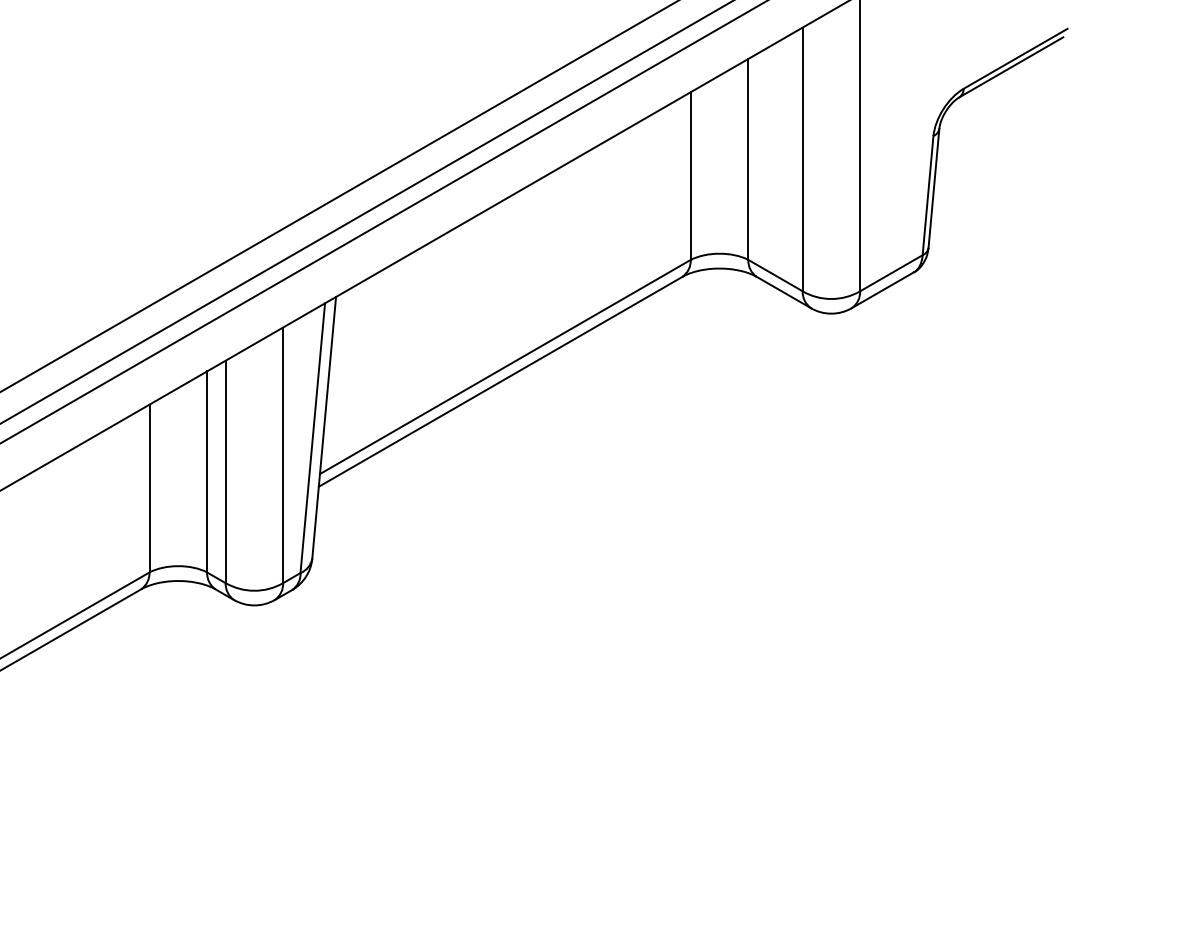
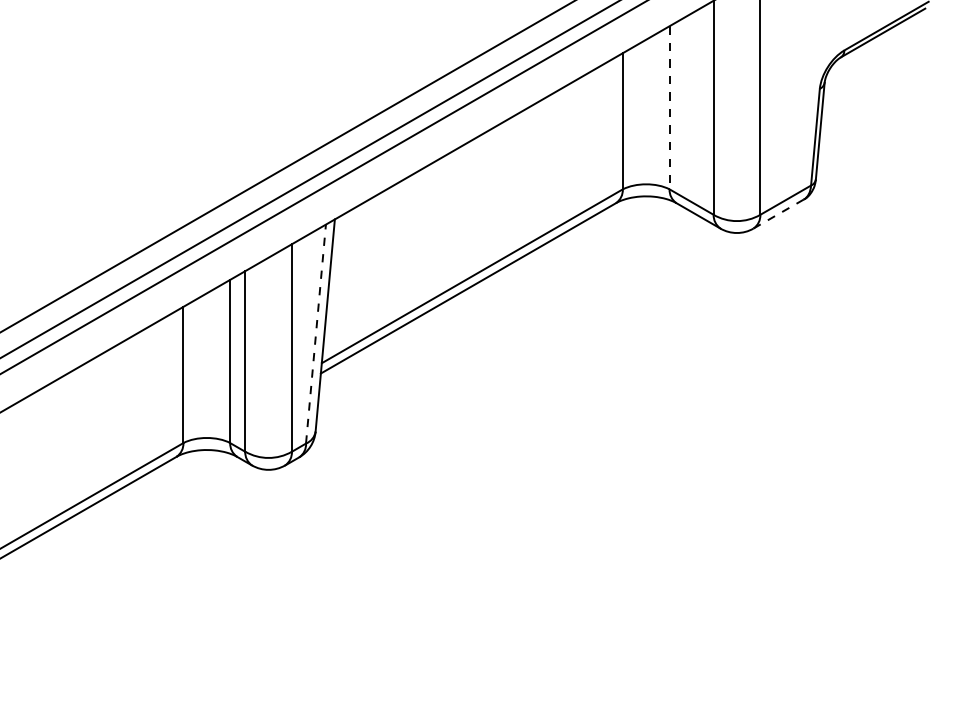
line: (748, 159) -> (669, 107), solid -> dashed
line: (882, 290) -> (778, 214), solid -> dashed
line: (312, 437) -> (315, 333), solid -> dashed

